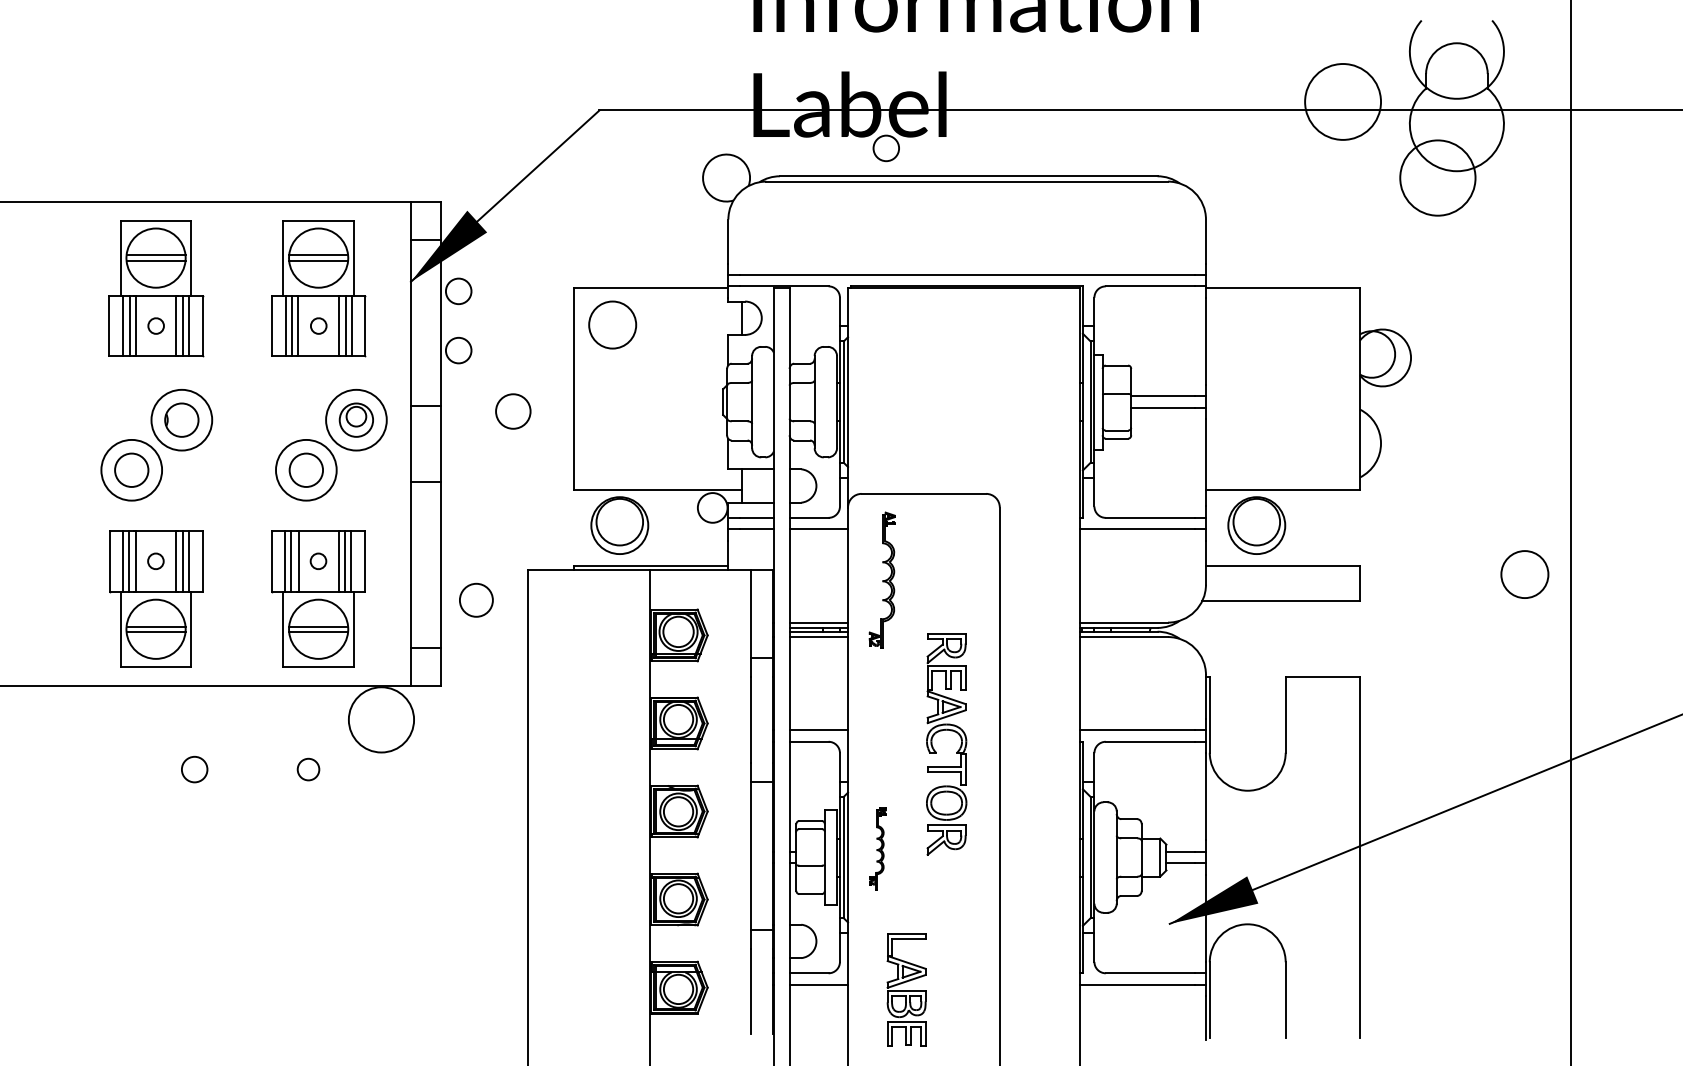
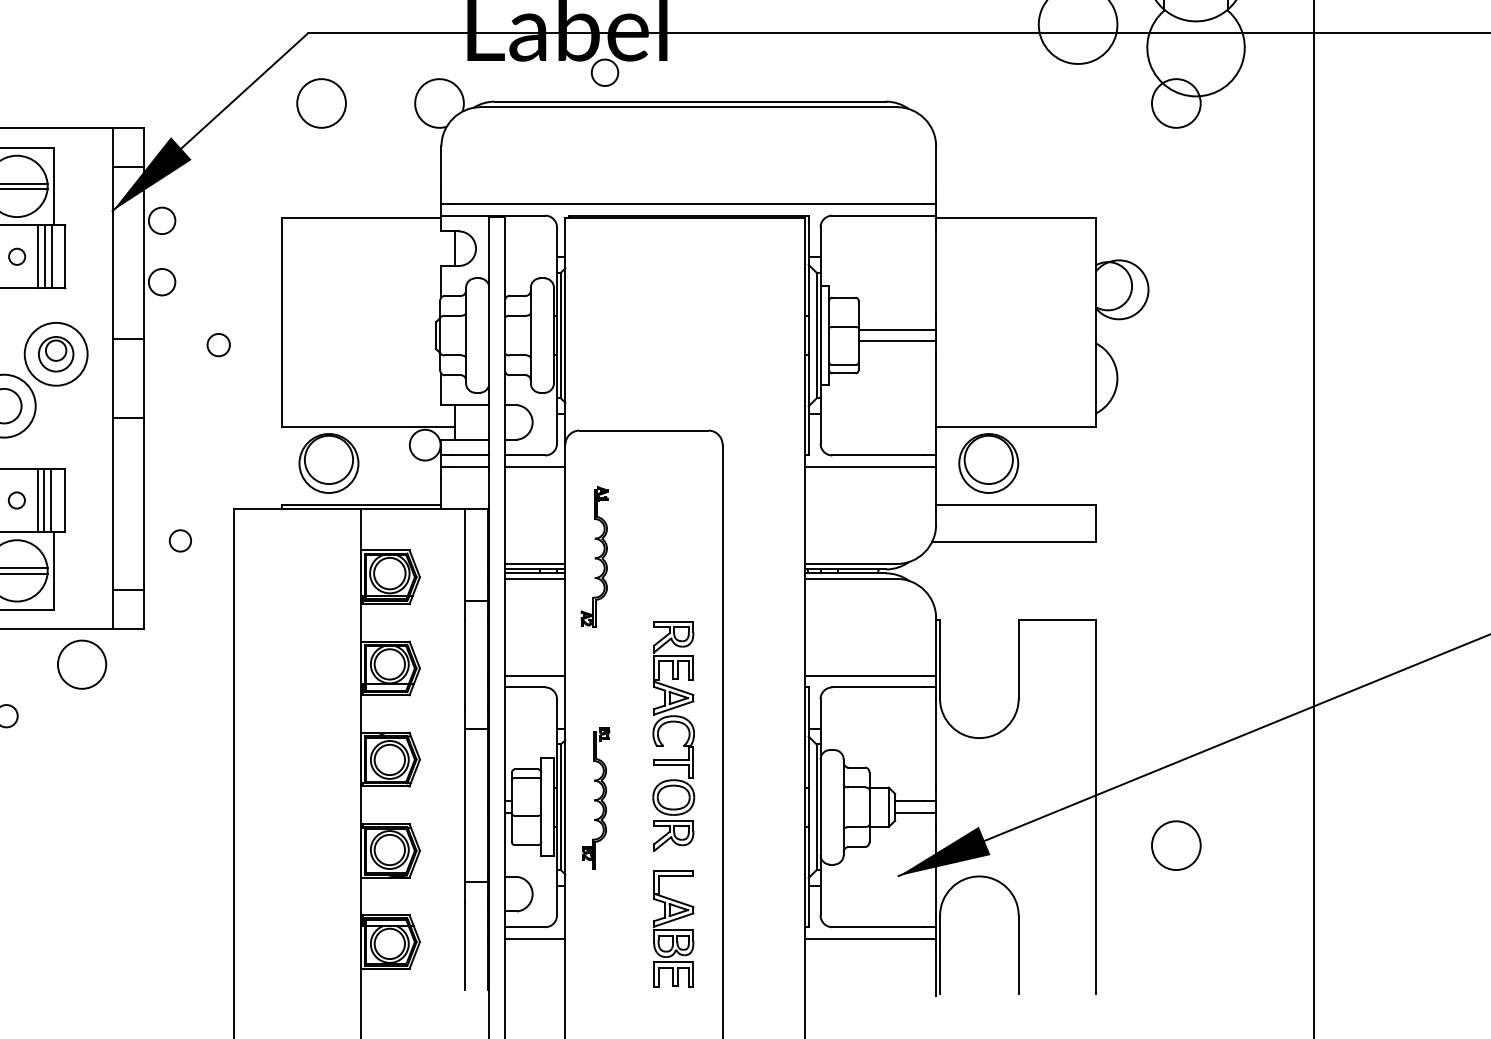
circle: (1437, 177) -> (1175, 102), size x0.62
circle: (612, 324) -> (321, 102), moved
circle: (513, 410) -> (218, 344), size x0.62
circle: (1524, 574) -> (1175, 845), moved
part: (881, 579) -> (593, 556), moved
circle: (476, 600) -> (180, 541), size x0.62
circle: (381, 719) -> (82, 664), size x0.71
part: (936, 751) -> (663, 744), moved
part: (877, 848) -> (595, 797), size x1.67
part: (906, 989) -> (673, 928), moved

